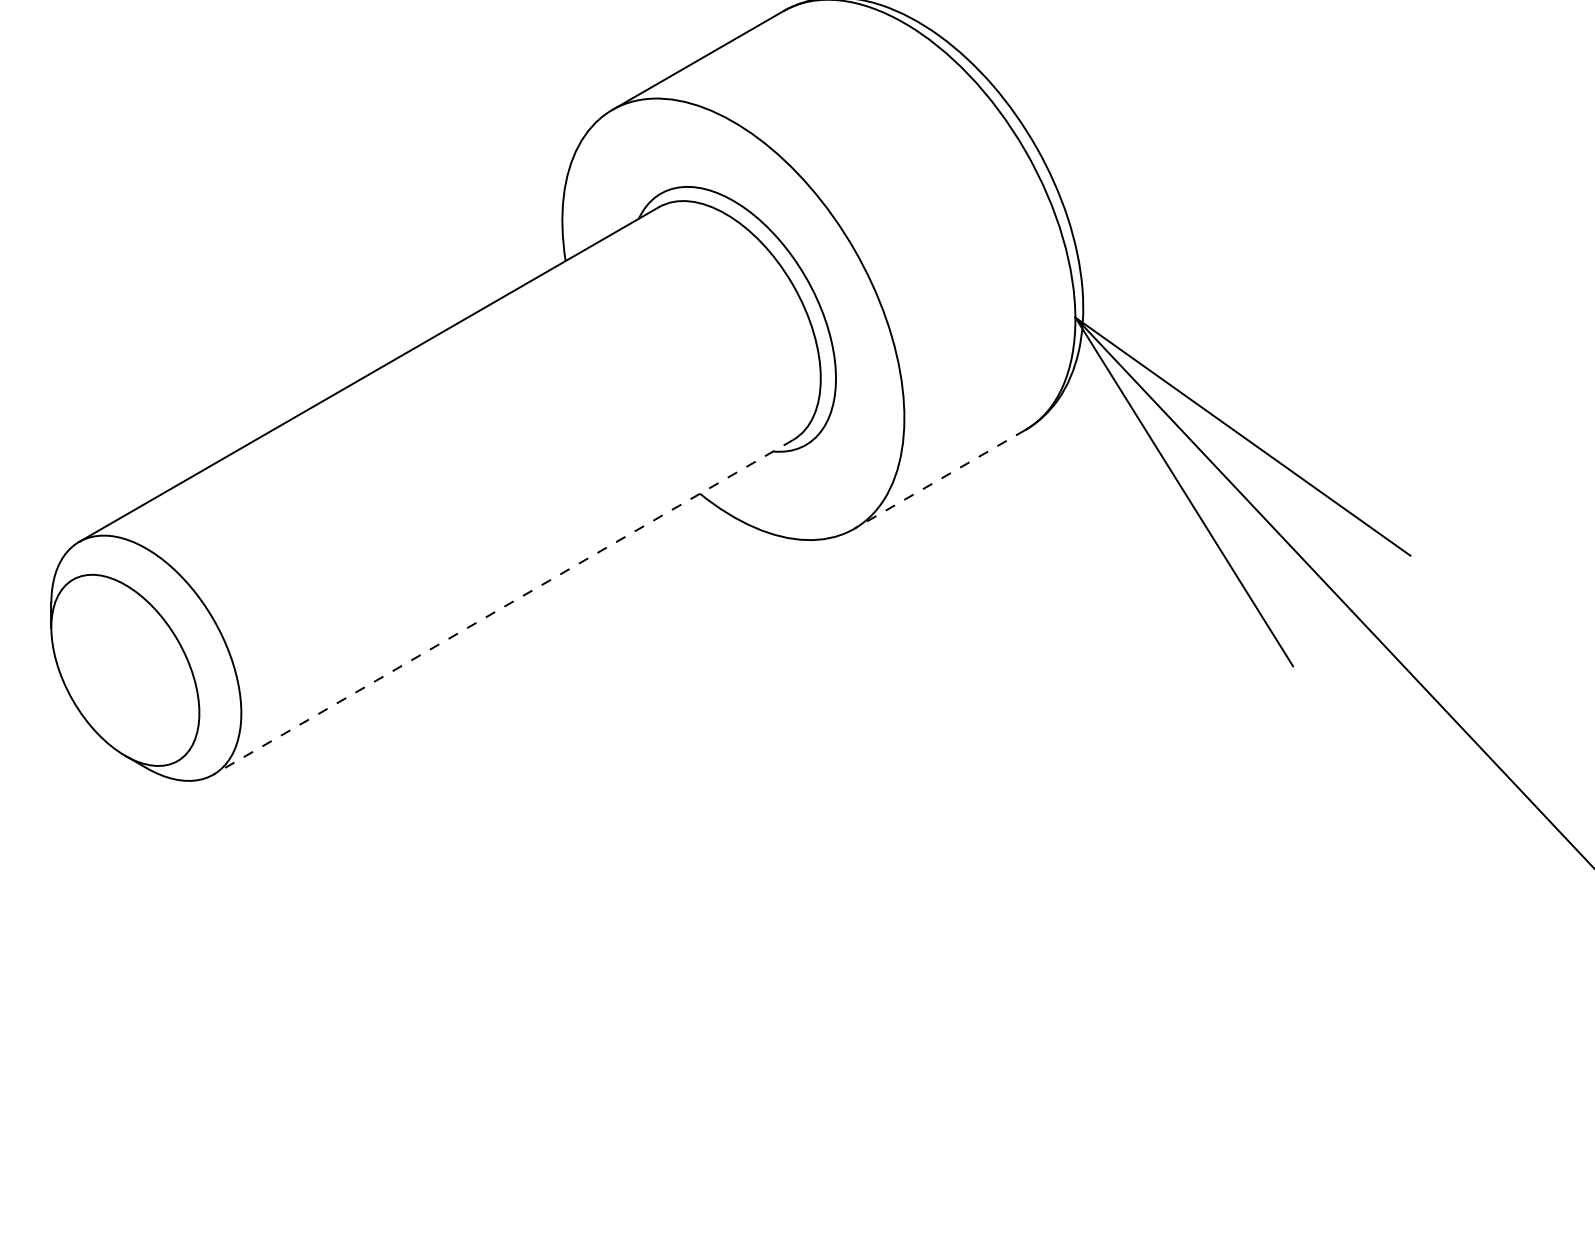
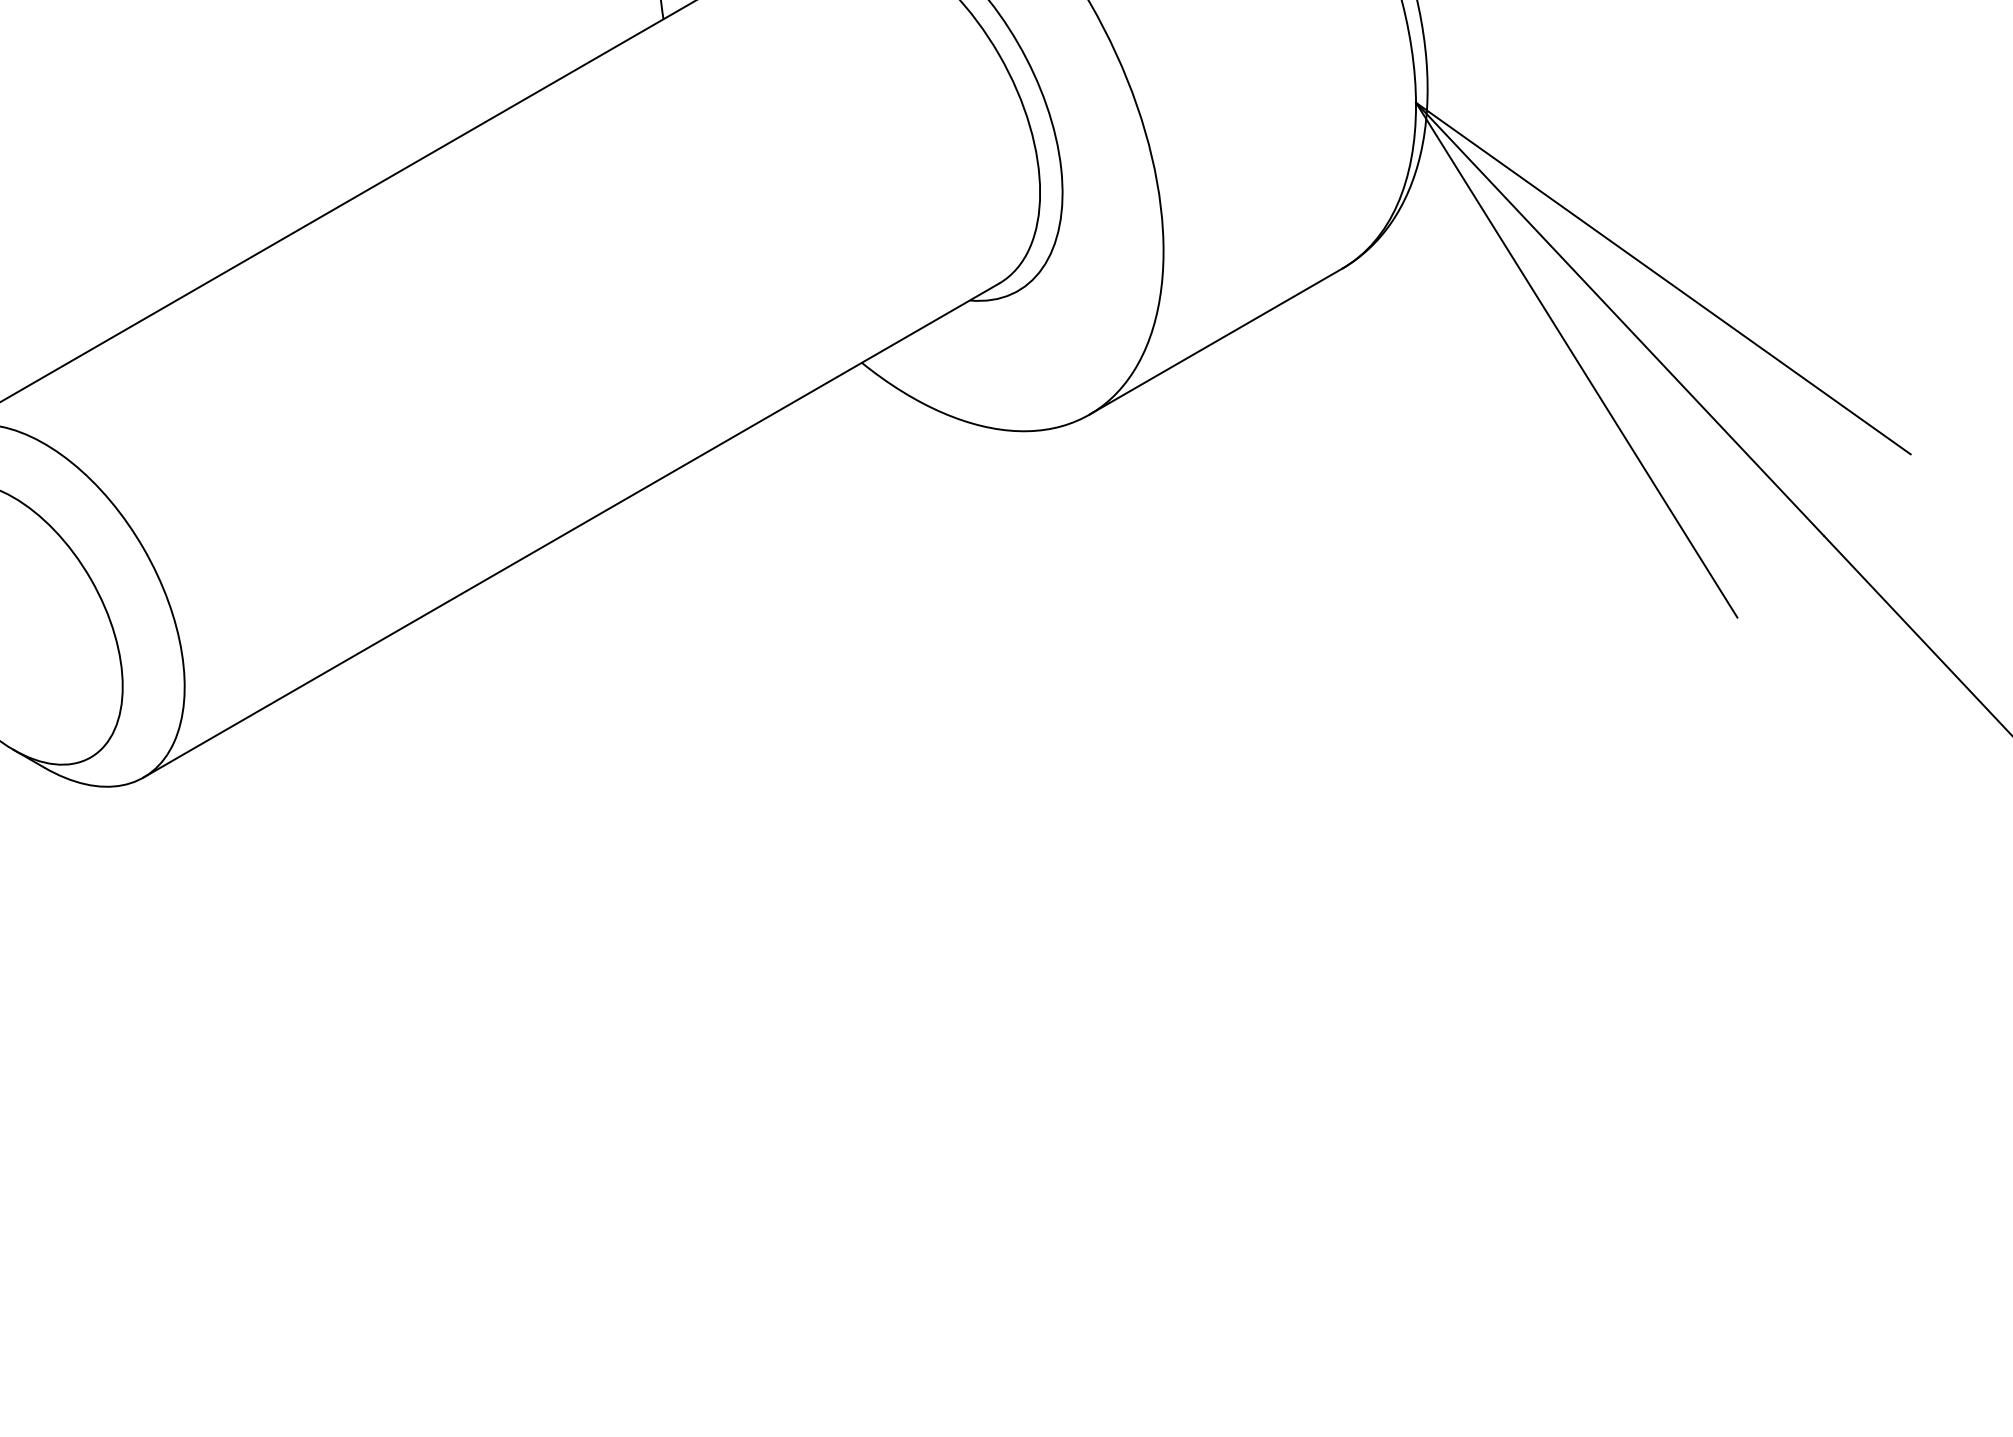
line: (939, 479) -> (1215, 341), dashed -> solid
line: (503, 607) -> (571, 530), dashed -> solid

